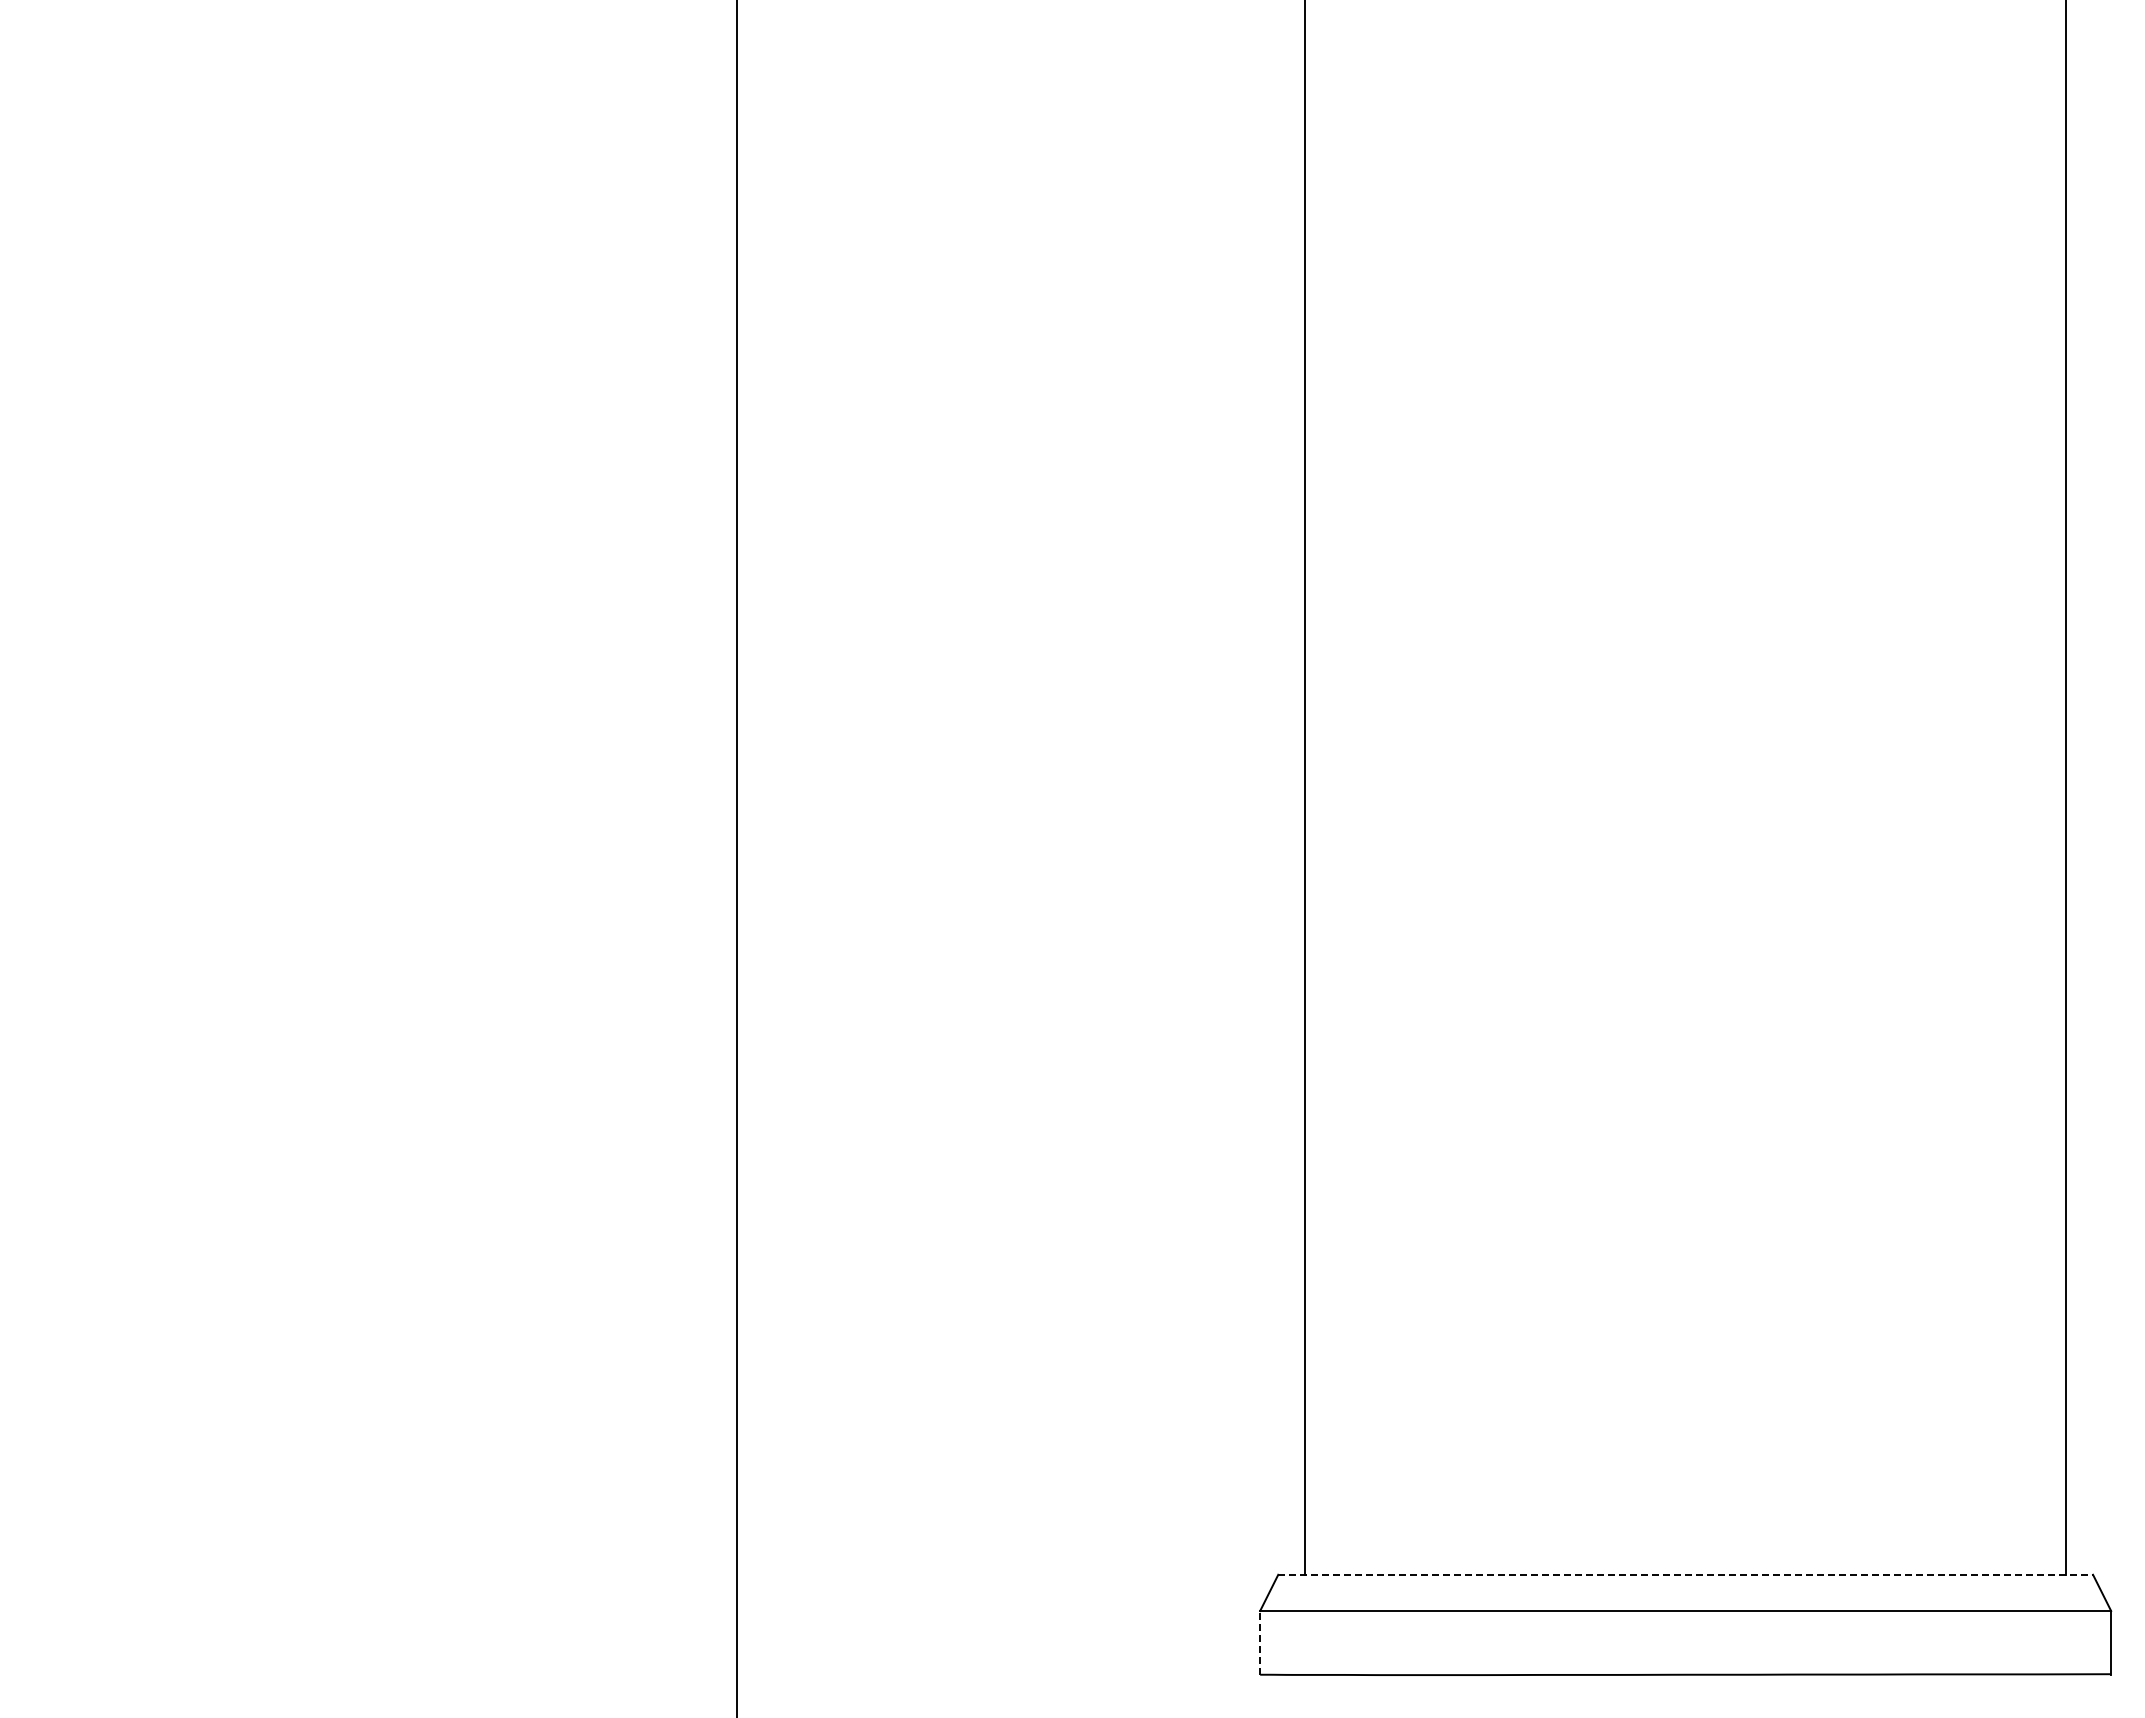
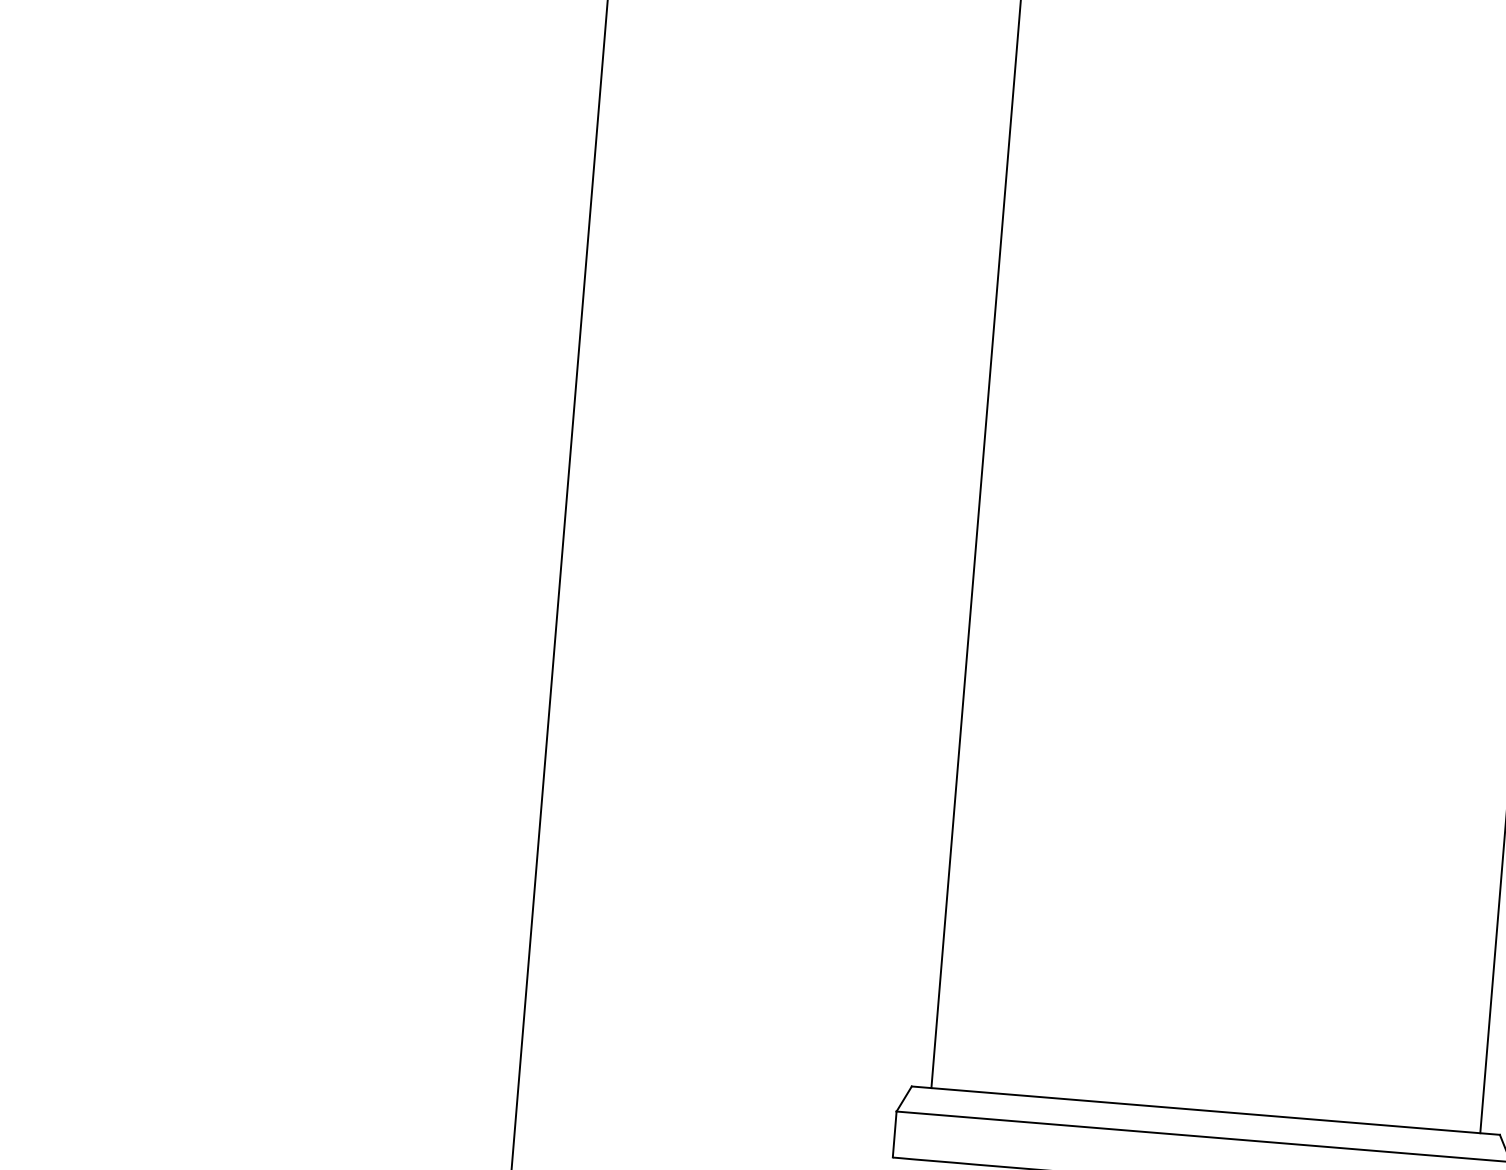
line: (1686, 1574) -> (1206, 1110), dashed -> solid
line: (1260, 1642) -> (894, 1134), dashed -> solid

